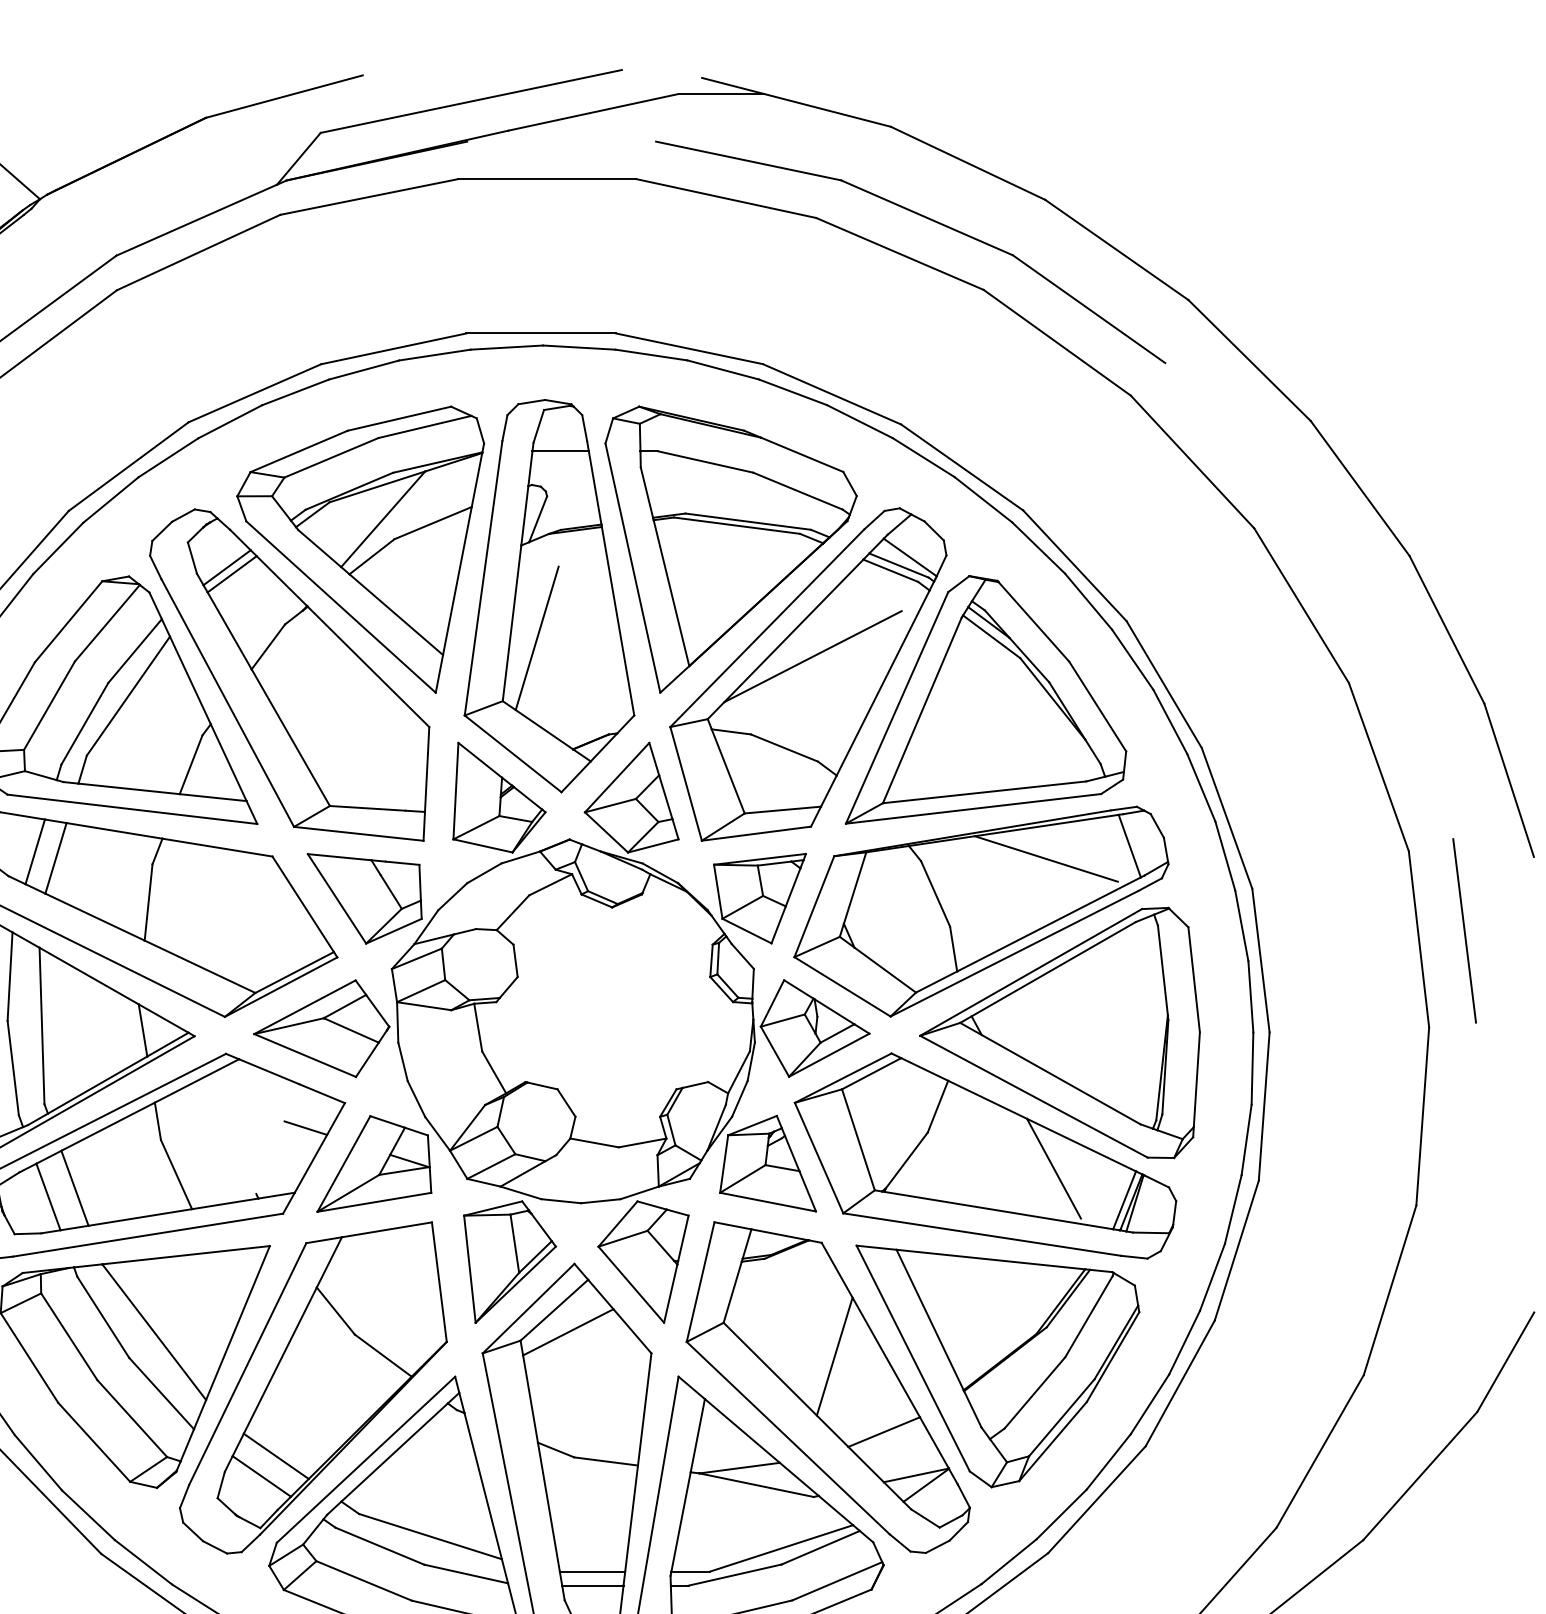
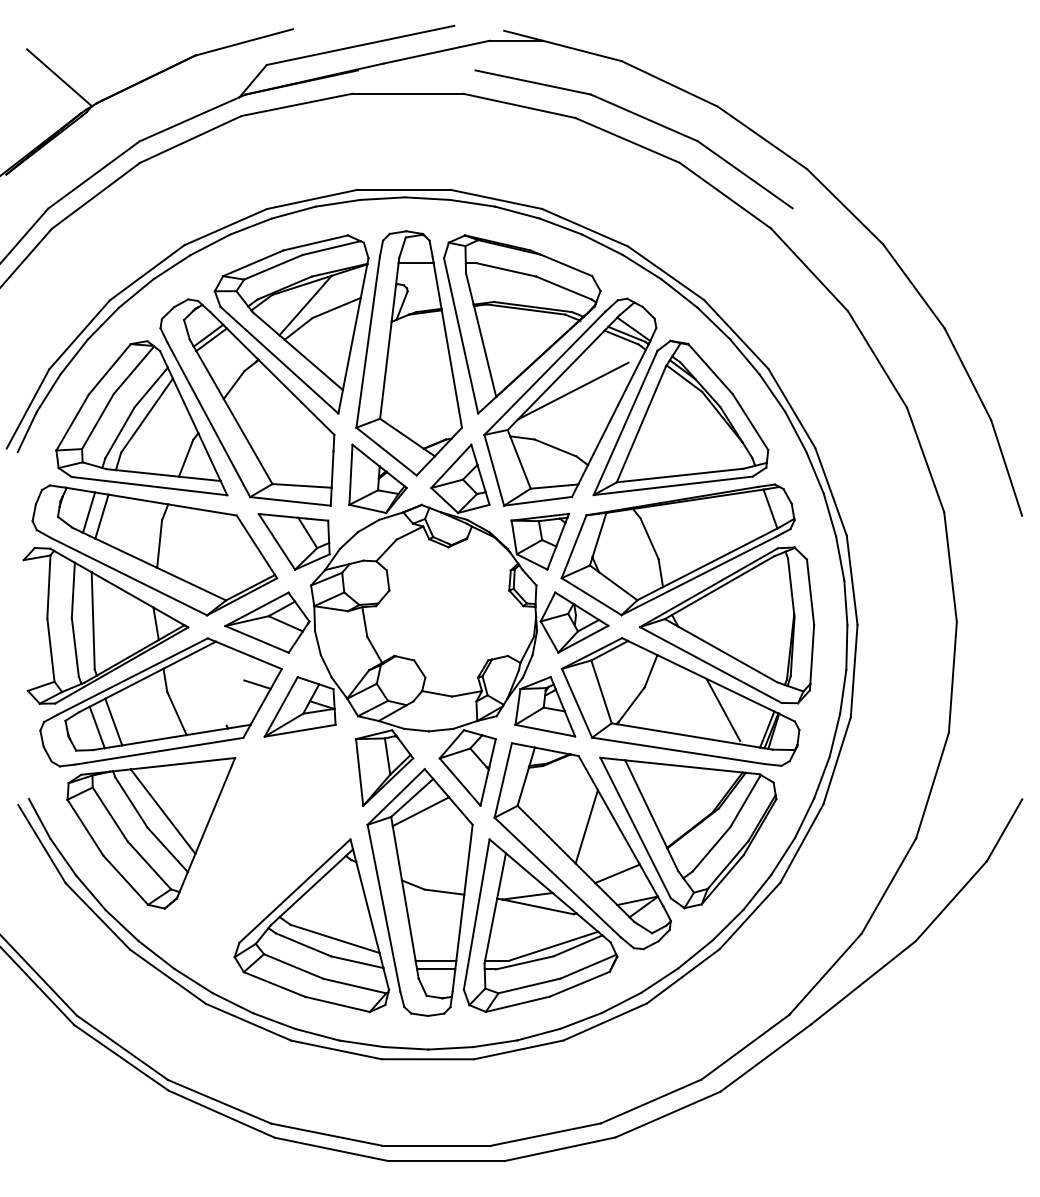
line: (537, 638) -> (401, 379), removed
line: (1046, 858) -> (718, 516), removed
line: (1463, 930) -> (978, 561), removed
part: (313, 1388) -> (262, 846), removed

